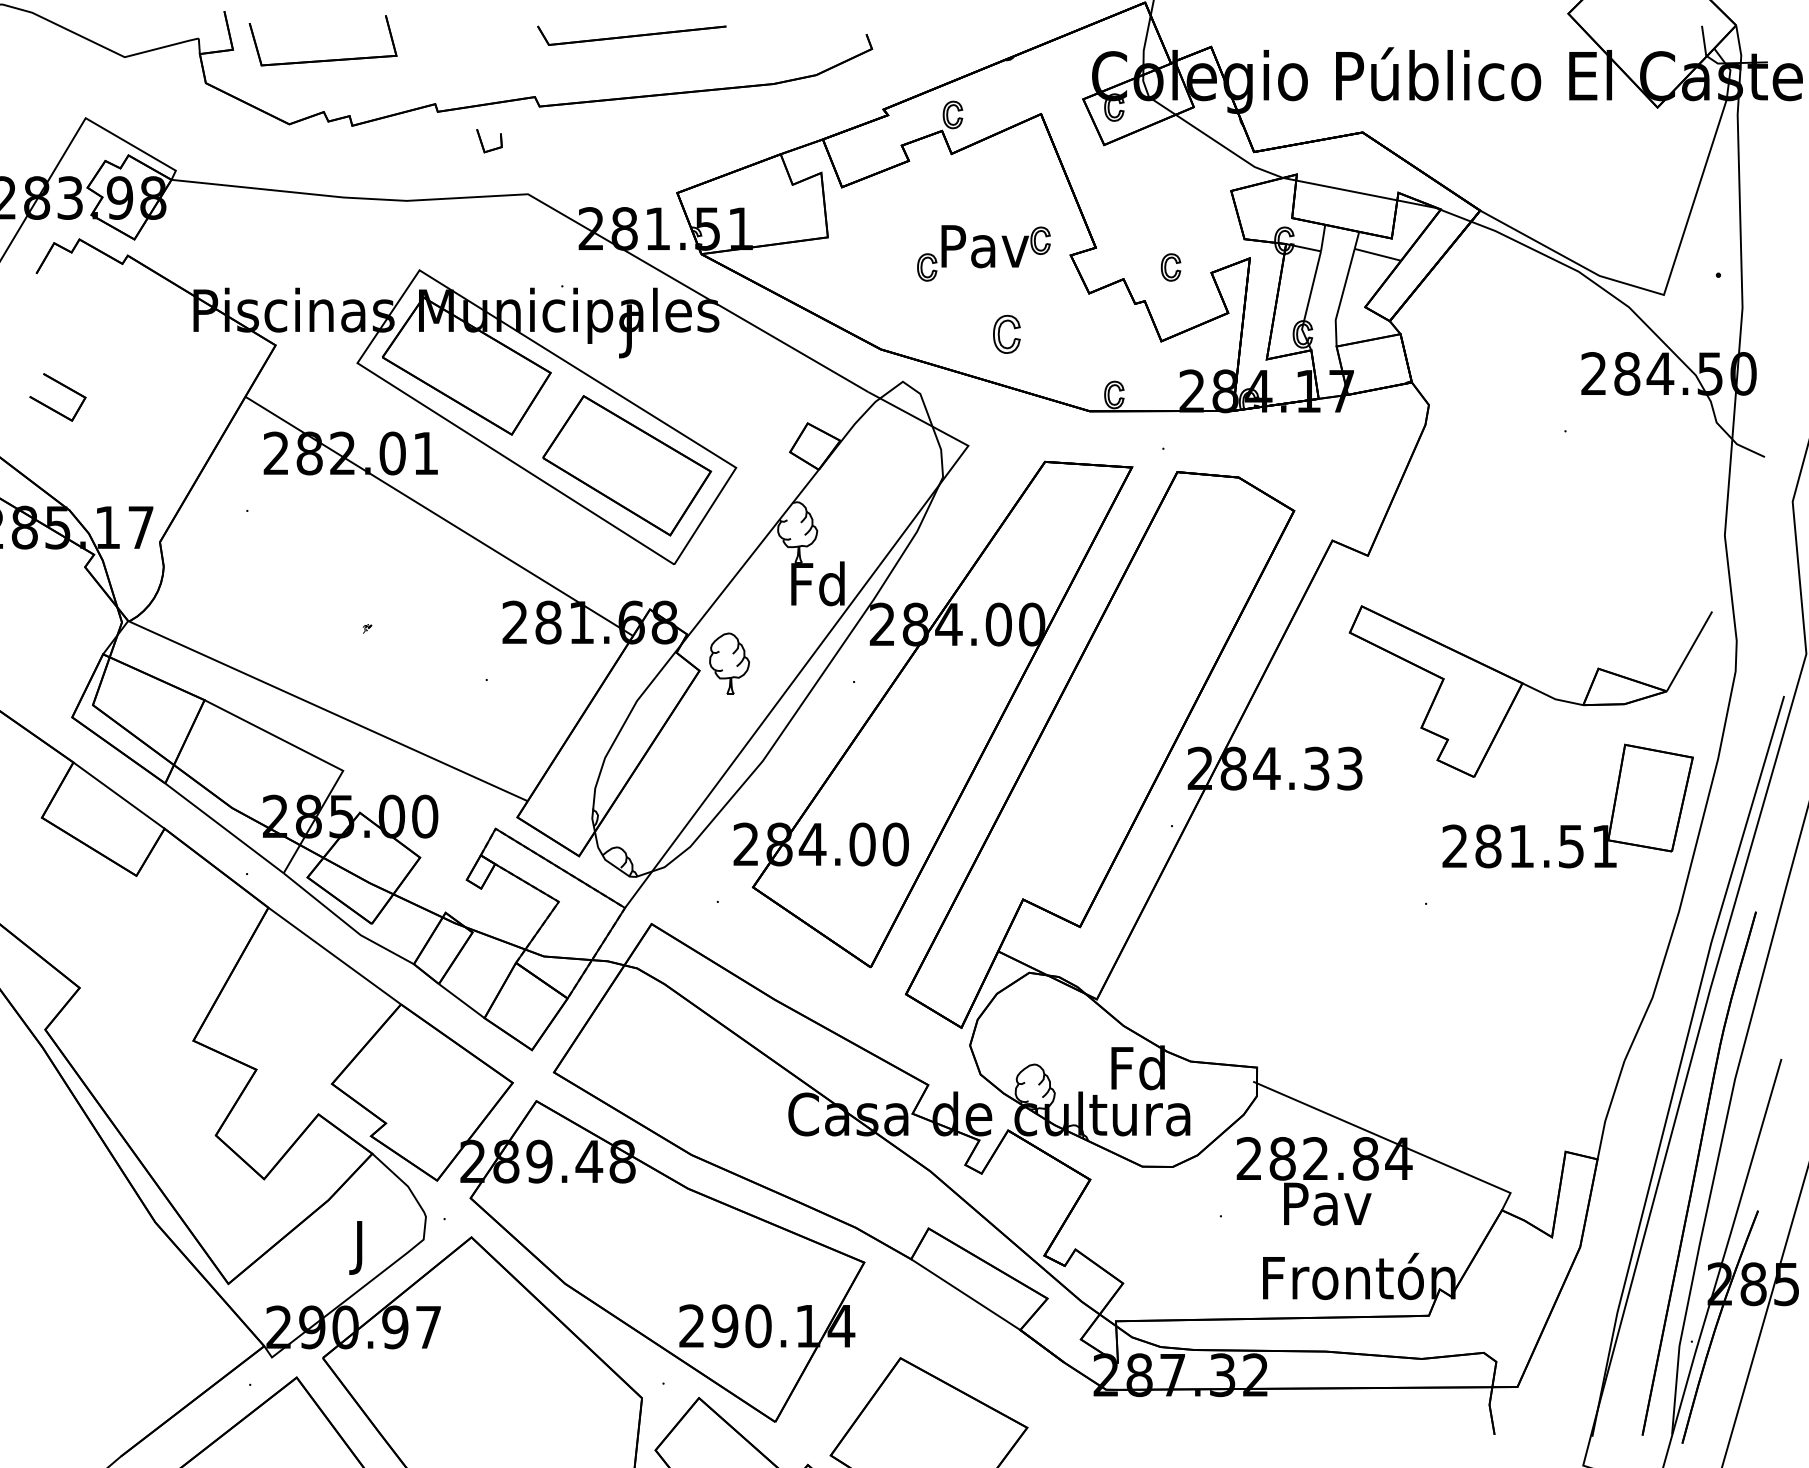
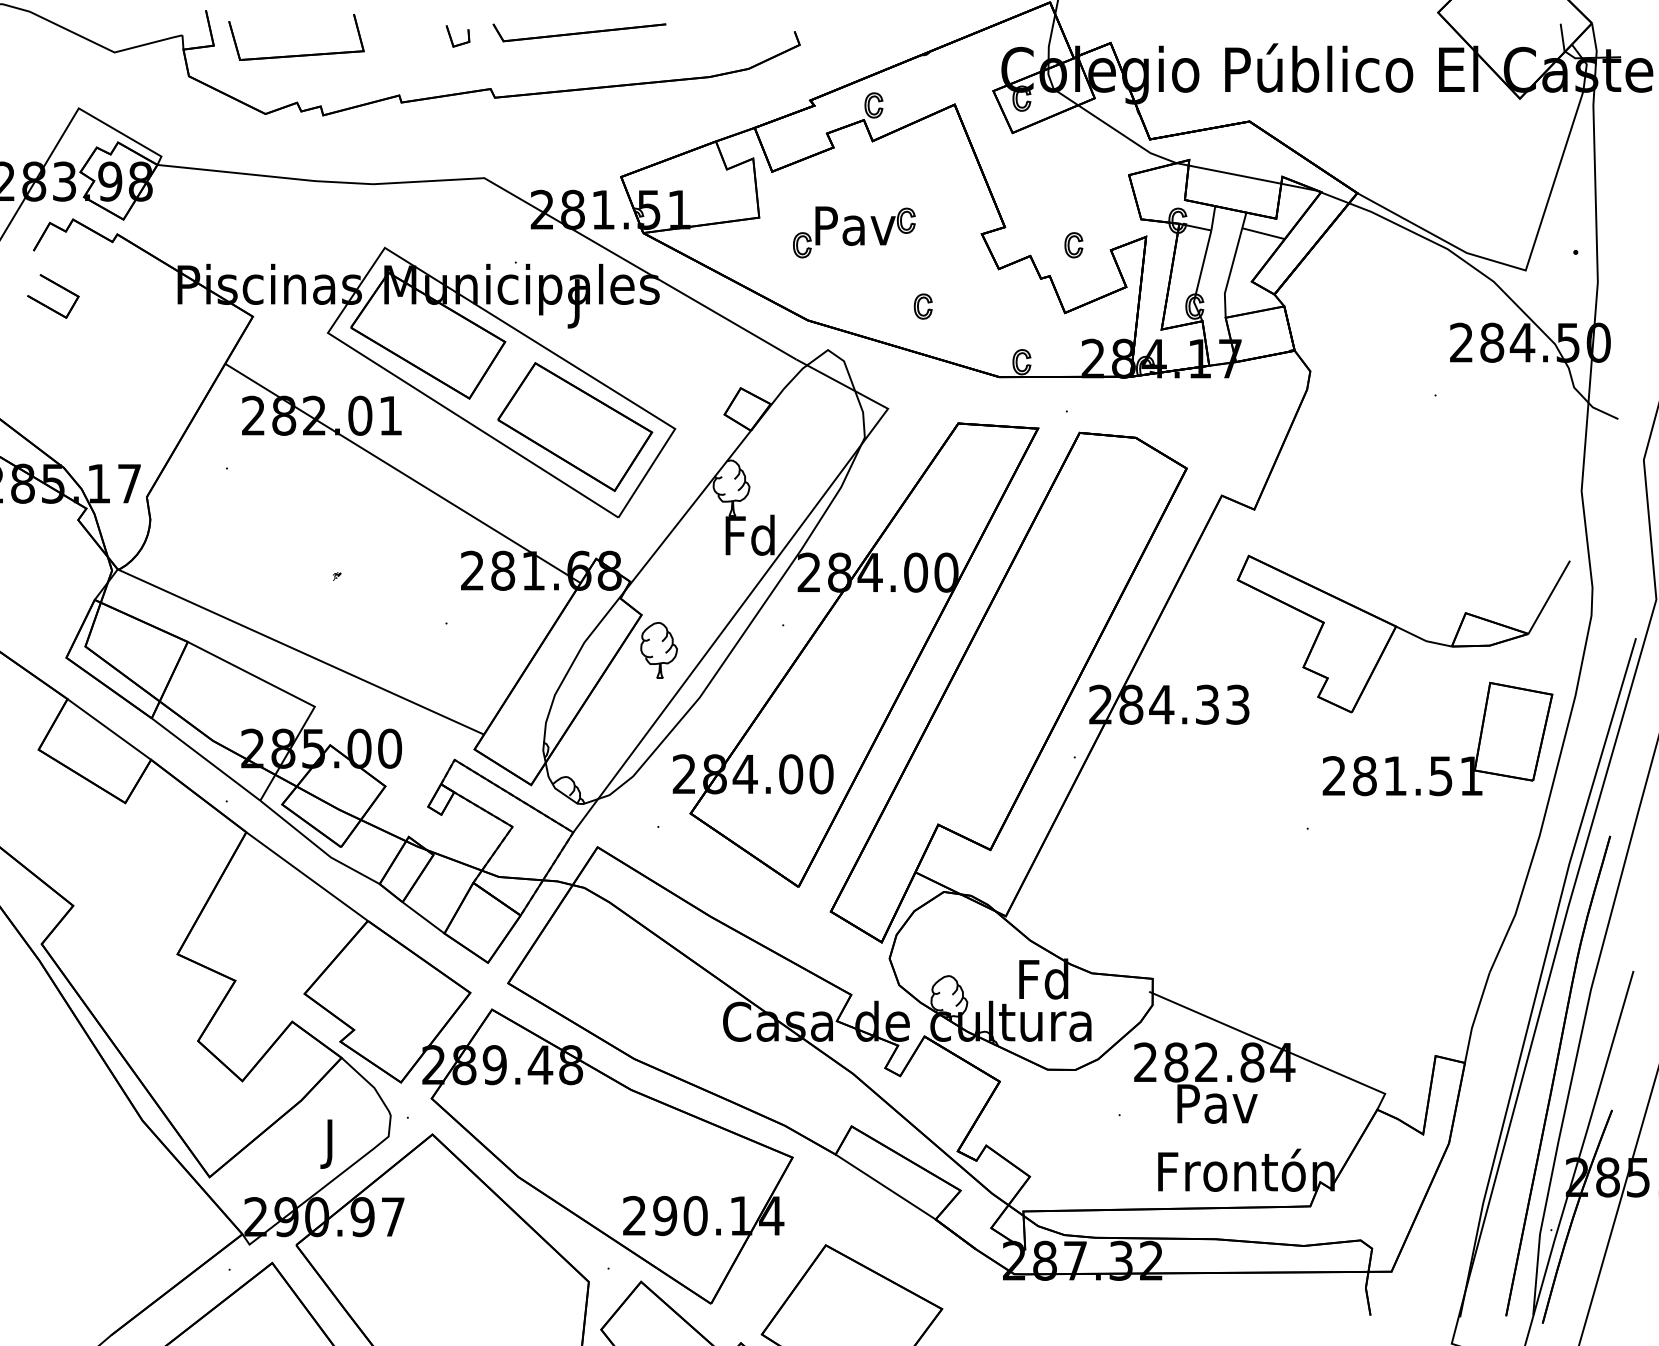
part: (488, 141) -> (457, 36), moved
part: (984, 253) -> (854, 232), moved
part: (1005, 334) -> (922, 306), size x0.71
part: (51, 407) -> (47, 305), moved
part: (728, 663) -> (658, 650), moved

